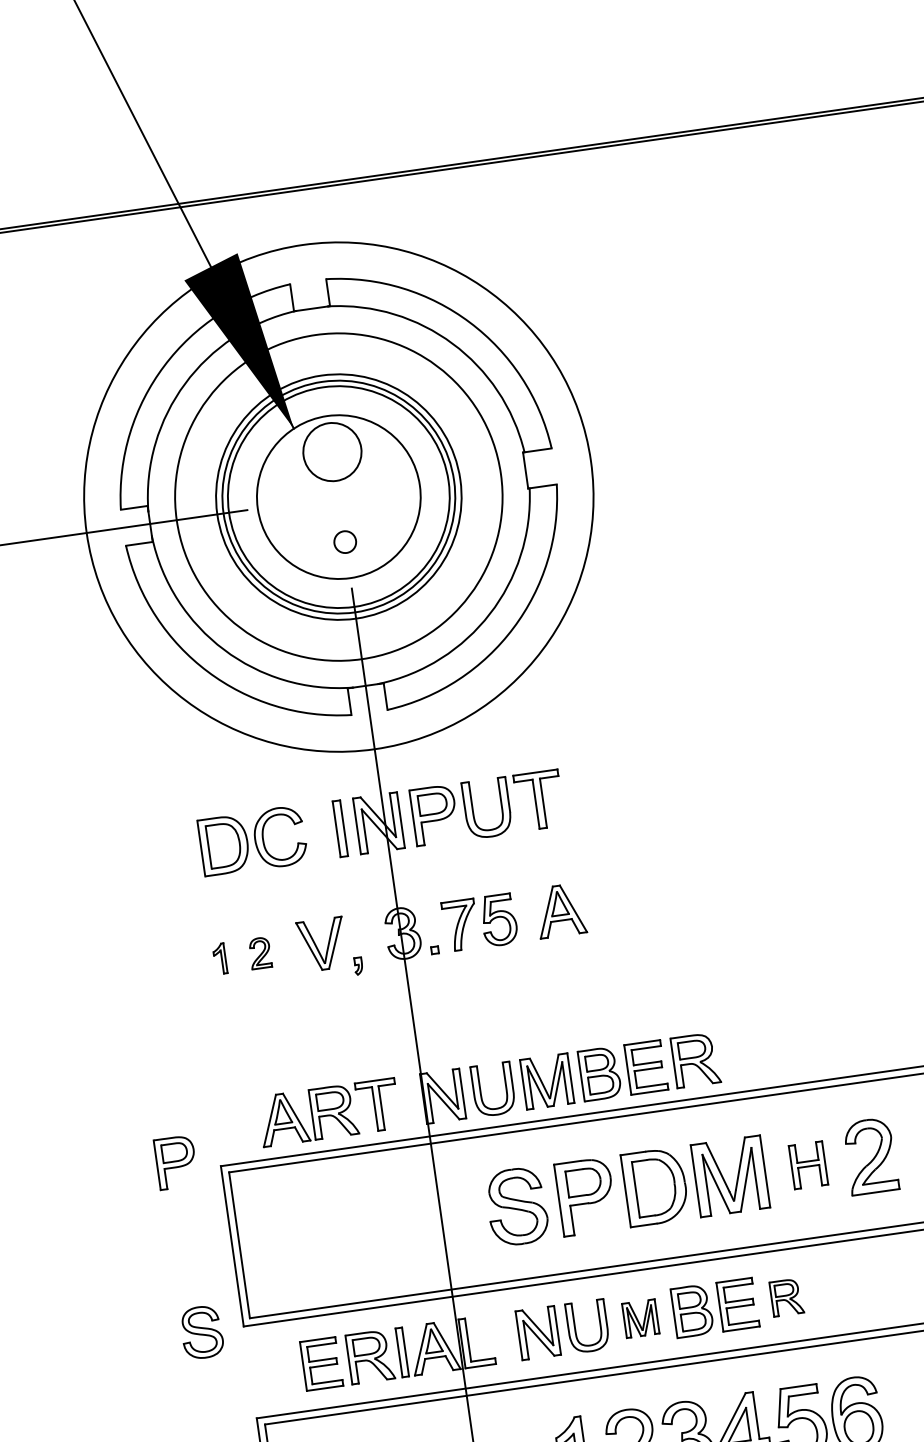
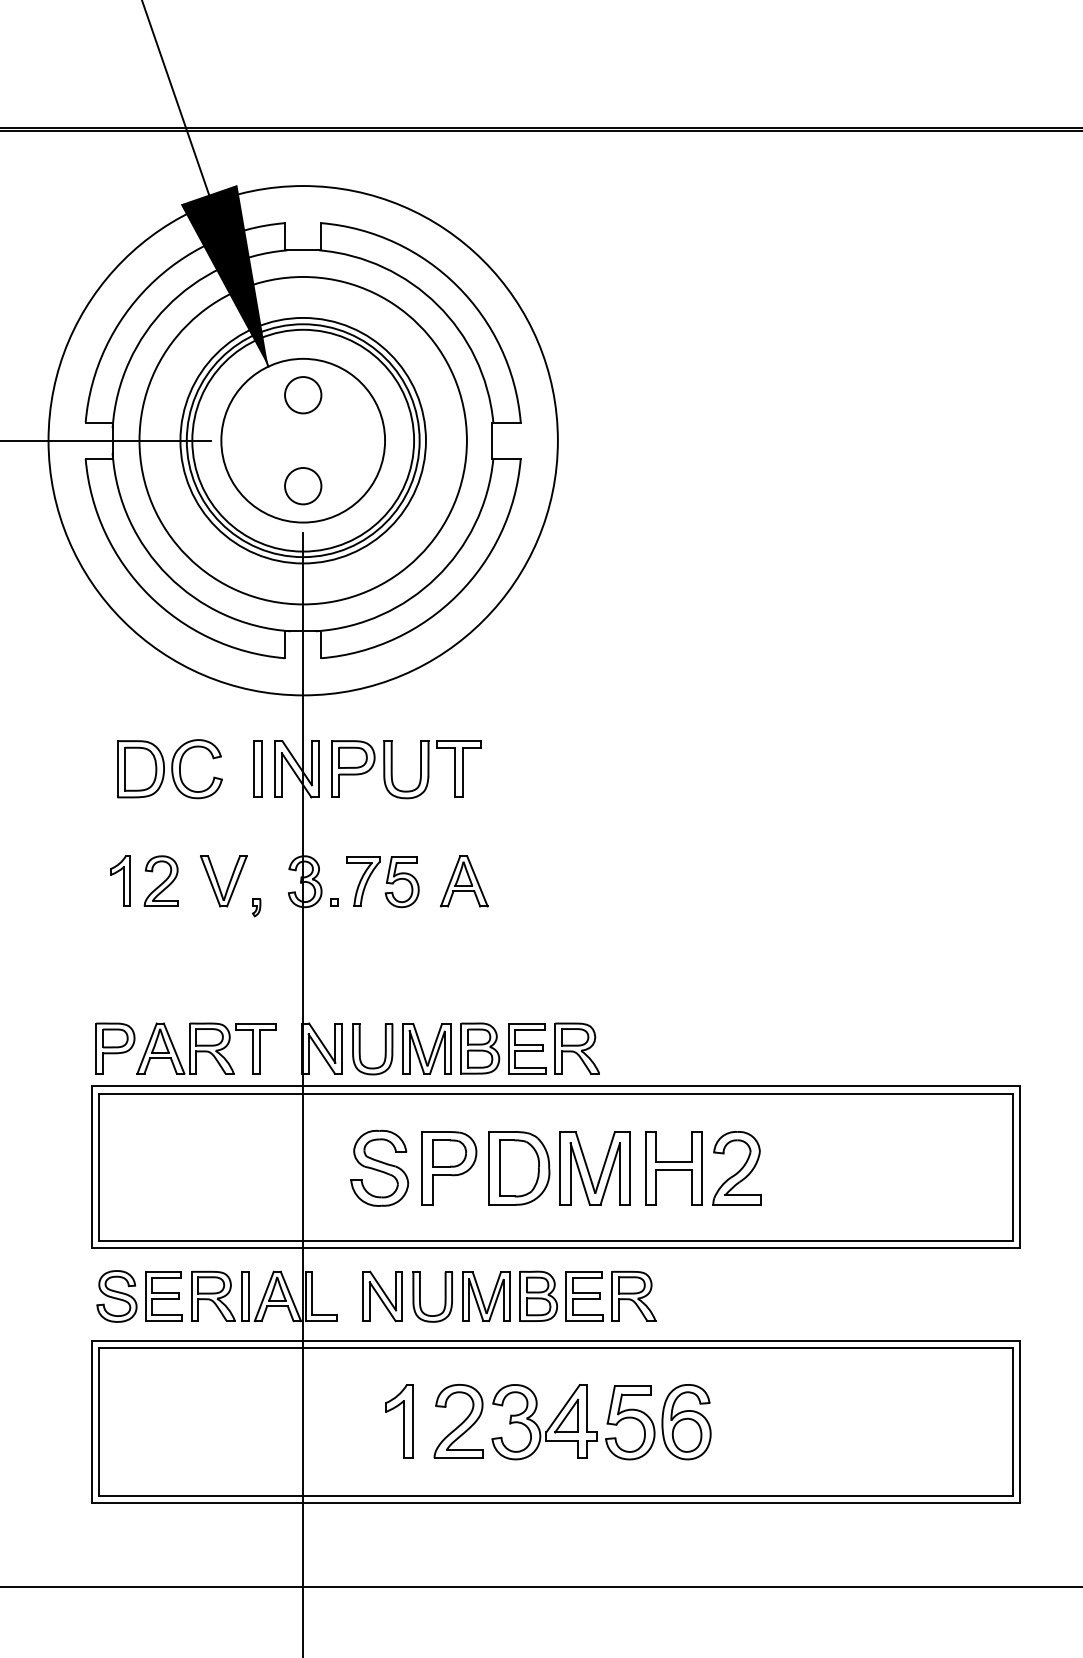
circle: (332, 452) -> (303, 395), size x0.62
circle: (345, 542) -> (303, 486), size x1.67
part: (259, 952) -> (160, 880), size x1.67
part: (219, 958) -> (120, 880), size x1.67
part: (176, 1162) -> (115, 1048), moved
part: (807, 1165) -> (673, 1168), size x1.67
part: (786, 1296) -> (633, 1295), size x1.43
part: (640, 1318) -> (486, 1296), size x1.43
part: (201, 1332) -> (116, 1296), moved

